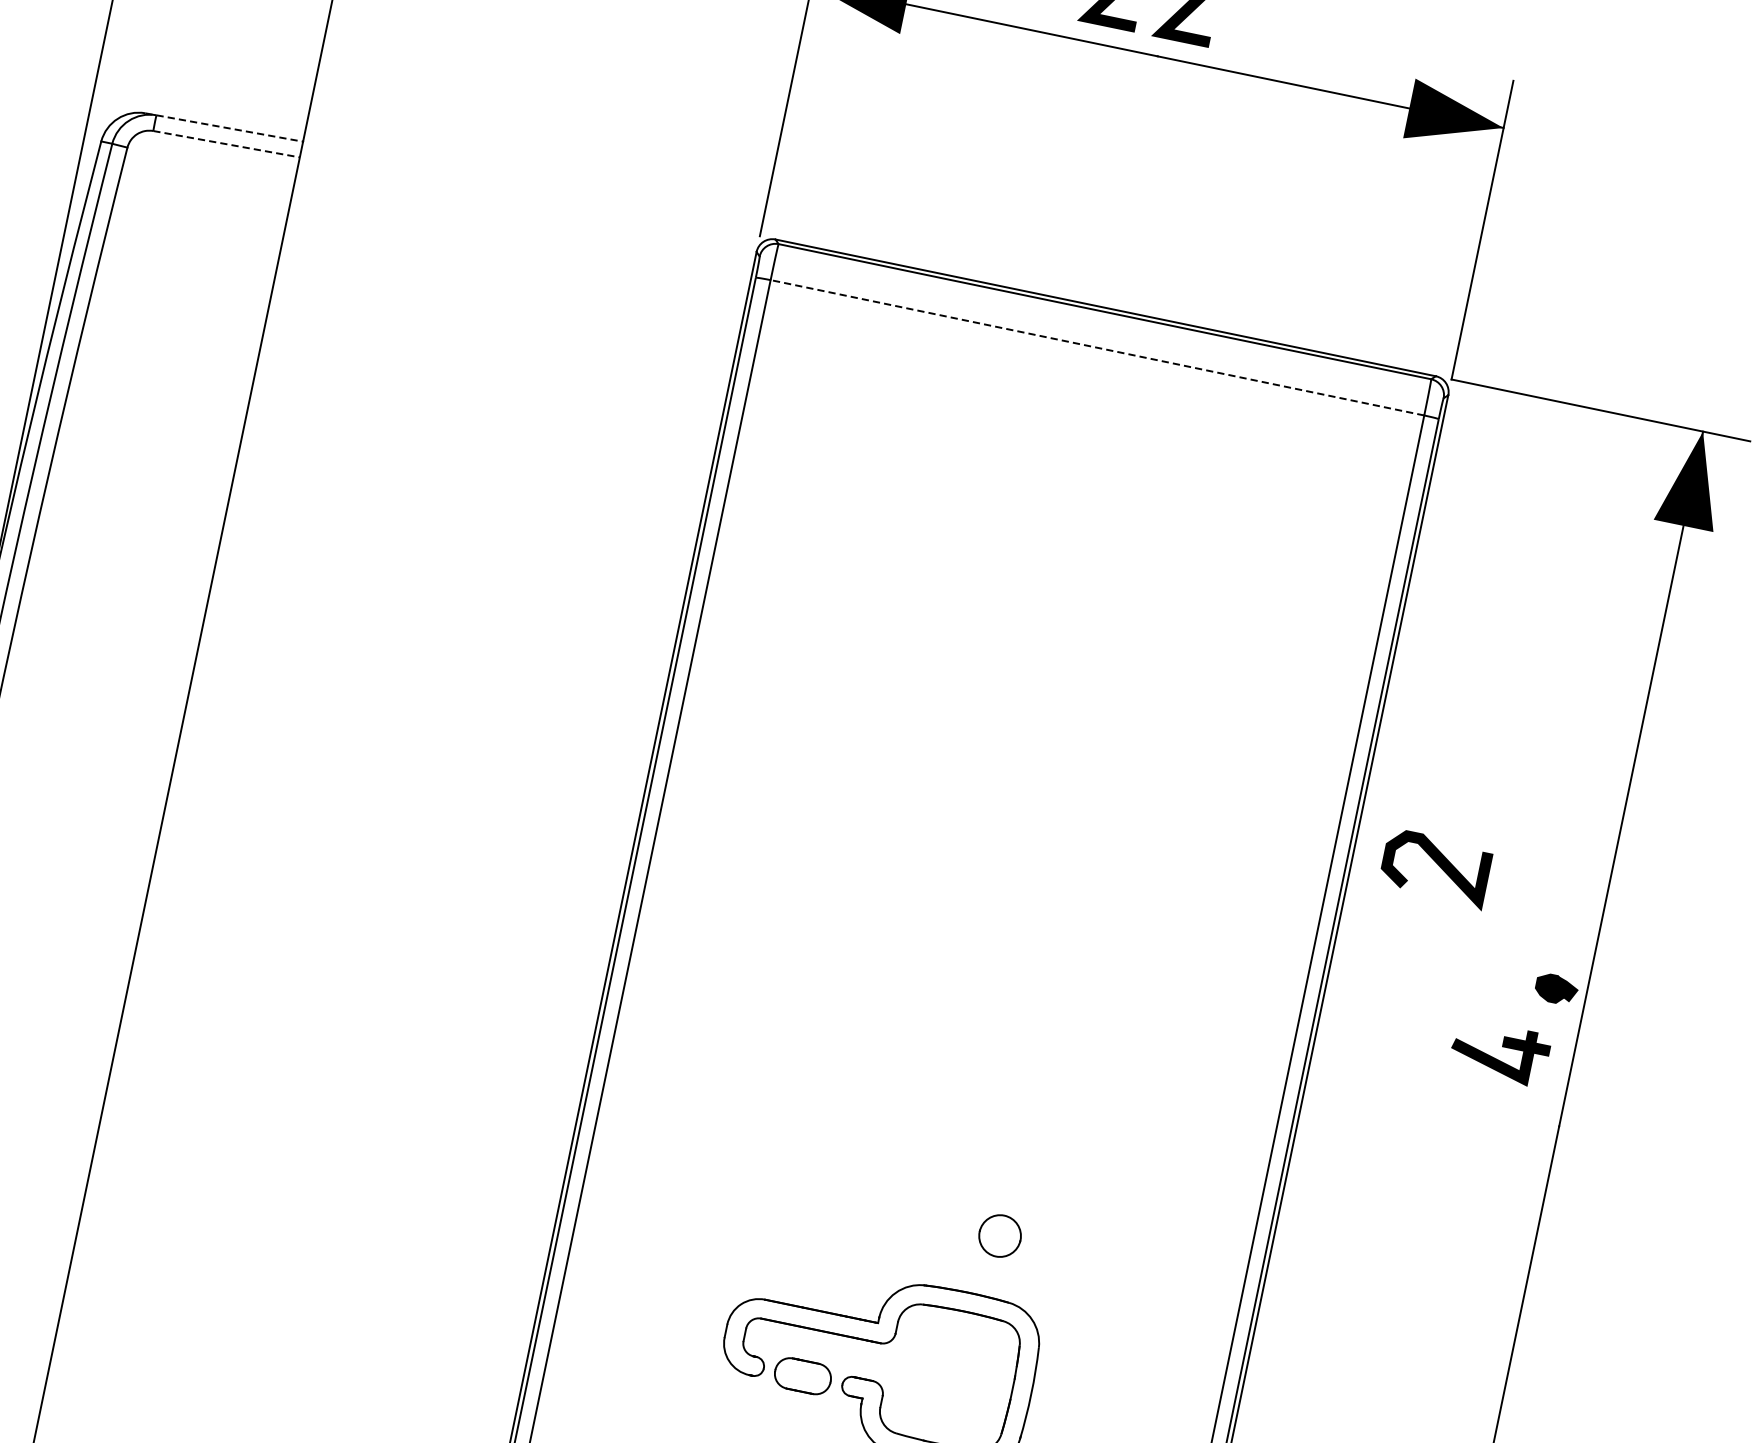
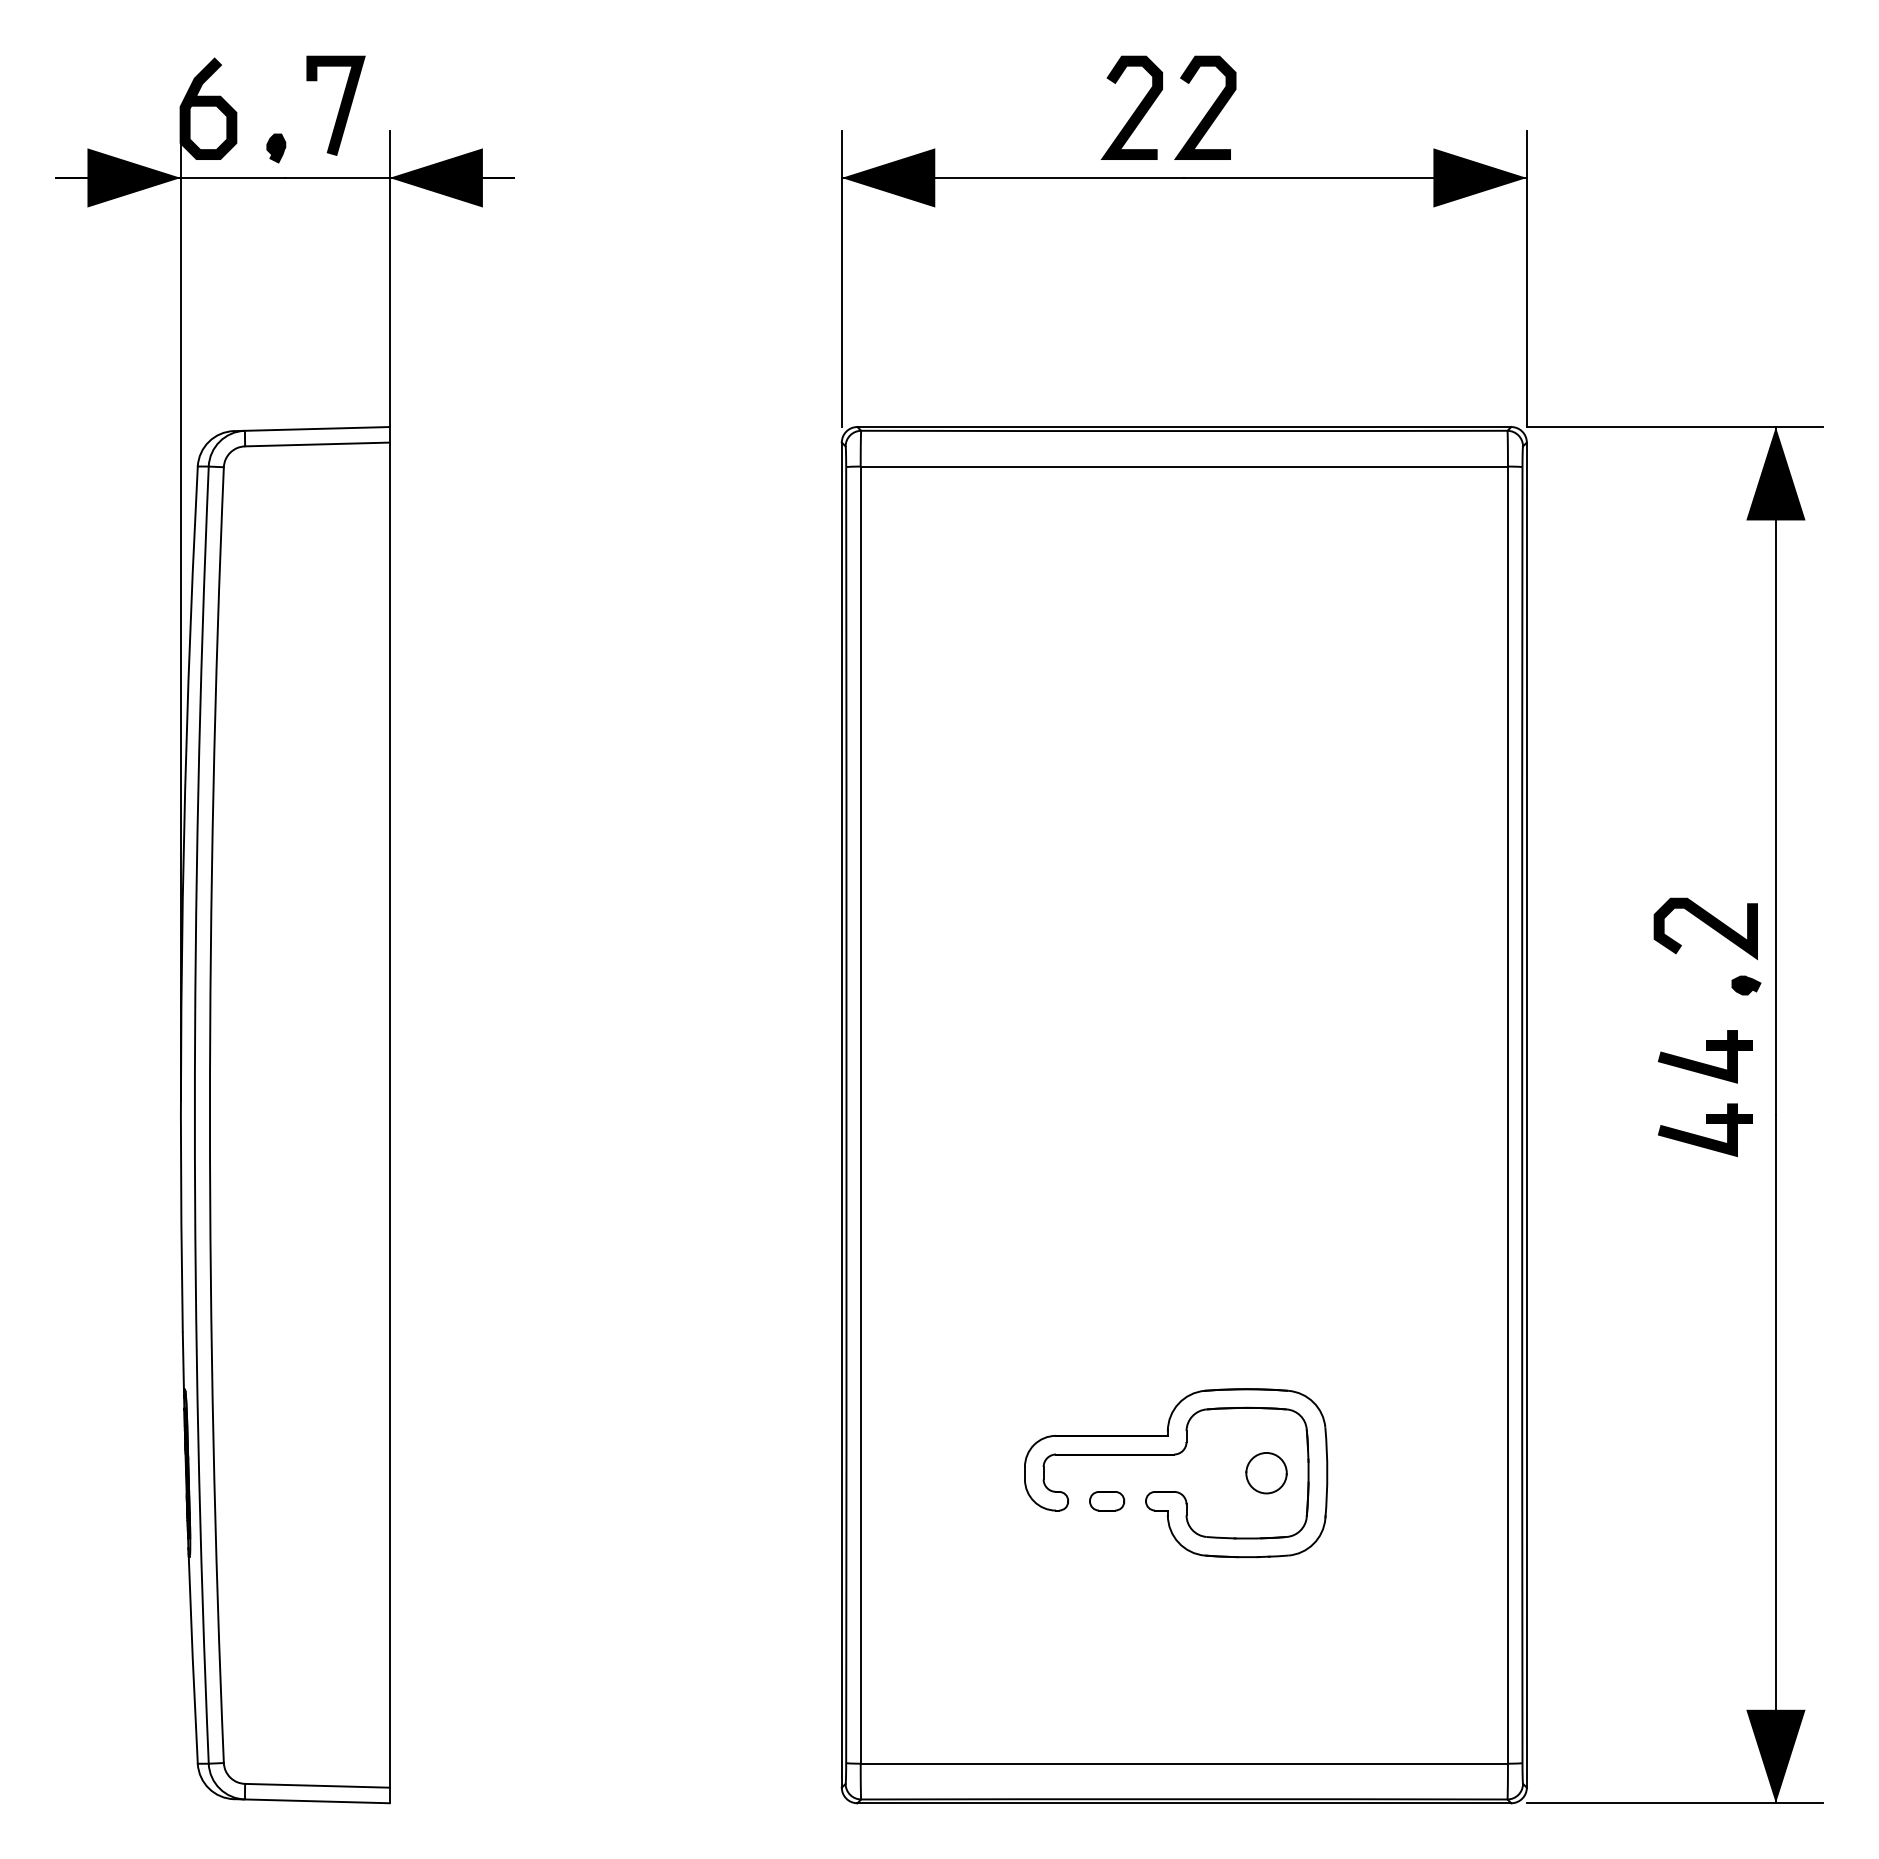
line: (223, 127) -> (311, 429), dashed -> solid
line: (226, 144) -> (317, 444), dashed -> solid
line: (1097, 347) -> (1184, 466), dashed -> solid
curve: (1437, 864) -> (1706, 924), moved
part: (1556, 989) -> (1746, 985), size x0.71
part: (1482, 1133) -> (1704, 1136), added
circle: (999, 1236) -> (1266, 1473), moved
part: (803, 1376) -> (1107, 1501), size x0.62

